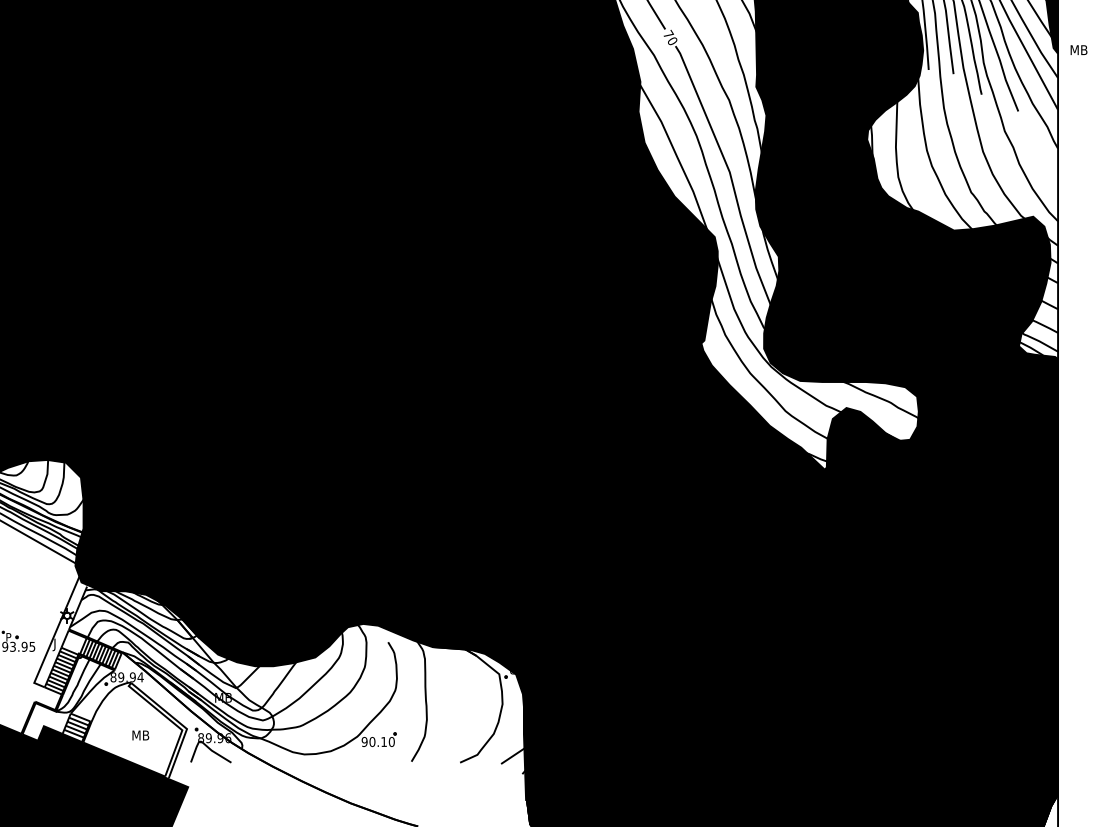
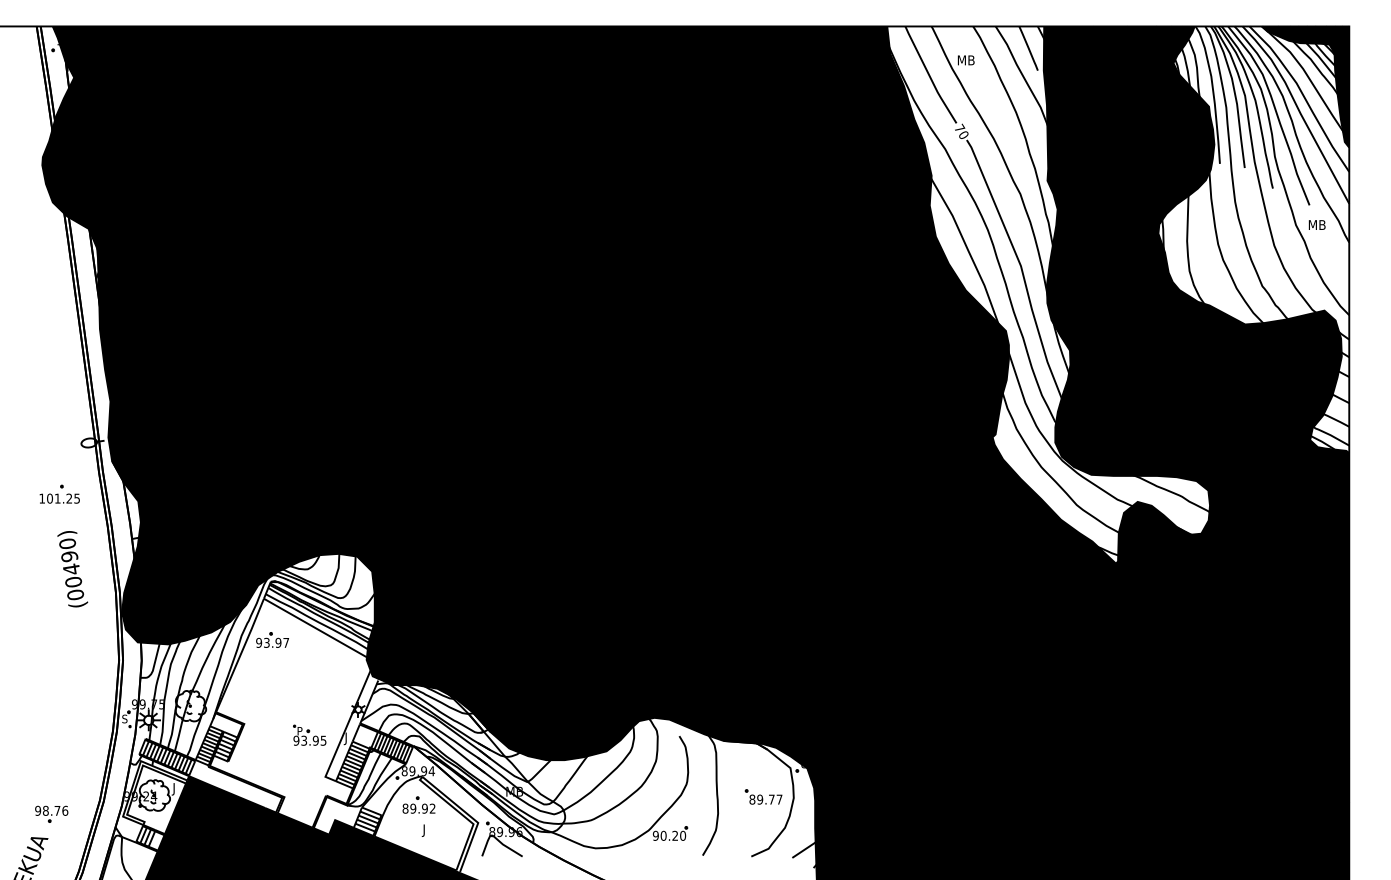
text: (1078, 49) -> (1316, 224), moved
part: (472, 702) -> (763, 796), added
part: (127, 710) -> (418, 804), added
text: (139, 736) -> (430, 830), MB -> J
text: (383, 741) -> (674, 835), 90.10 -> 90.20

